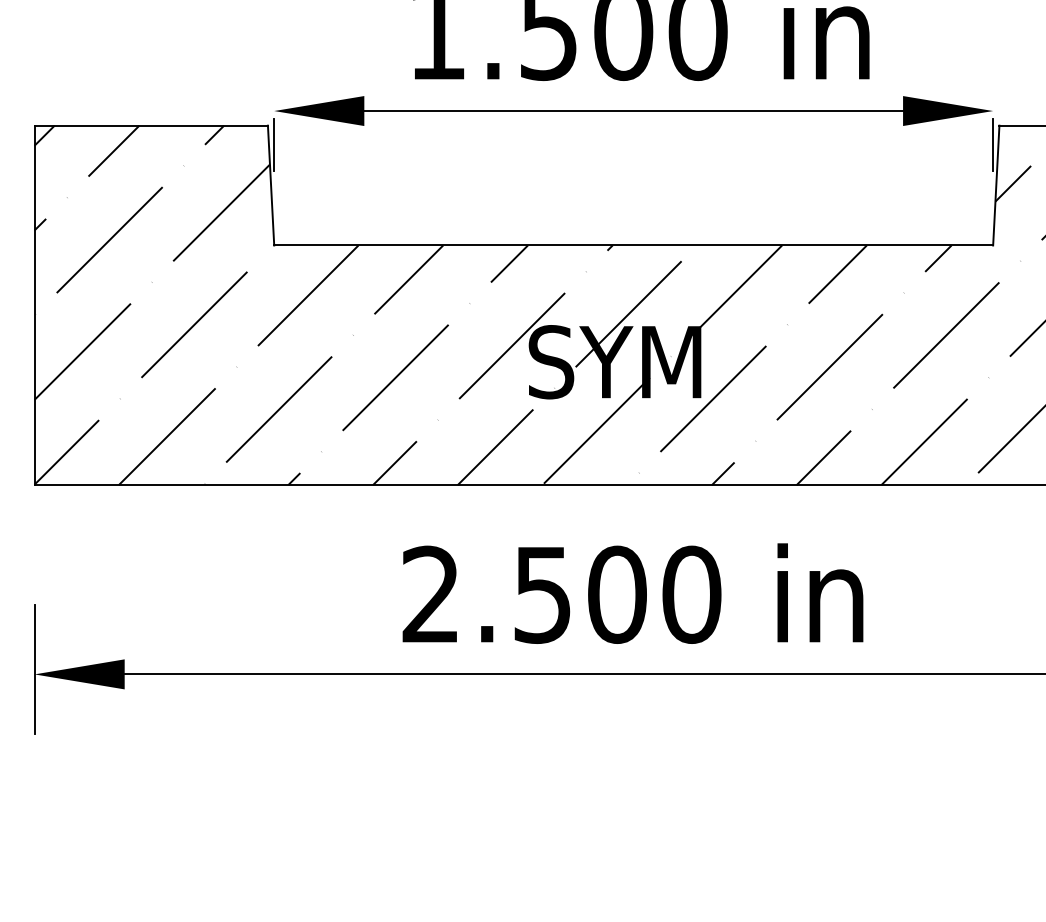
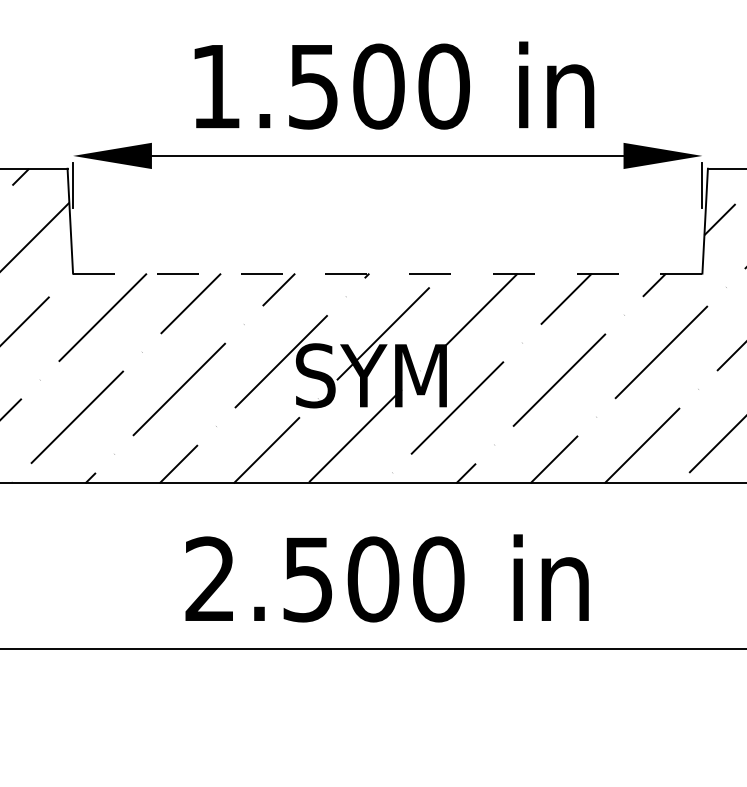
line: (633, 245) -> (387, 273), solid -> dashed

